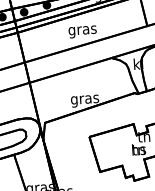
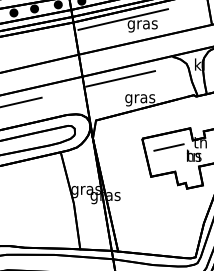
line: (63, 26) -> (122, 19), added
line: (65, 82) -> (120, 78), added
line: (114, 143) -> (168, 147), added

